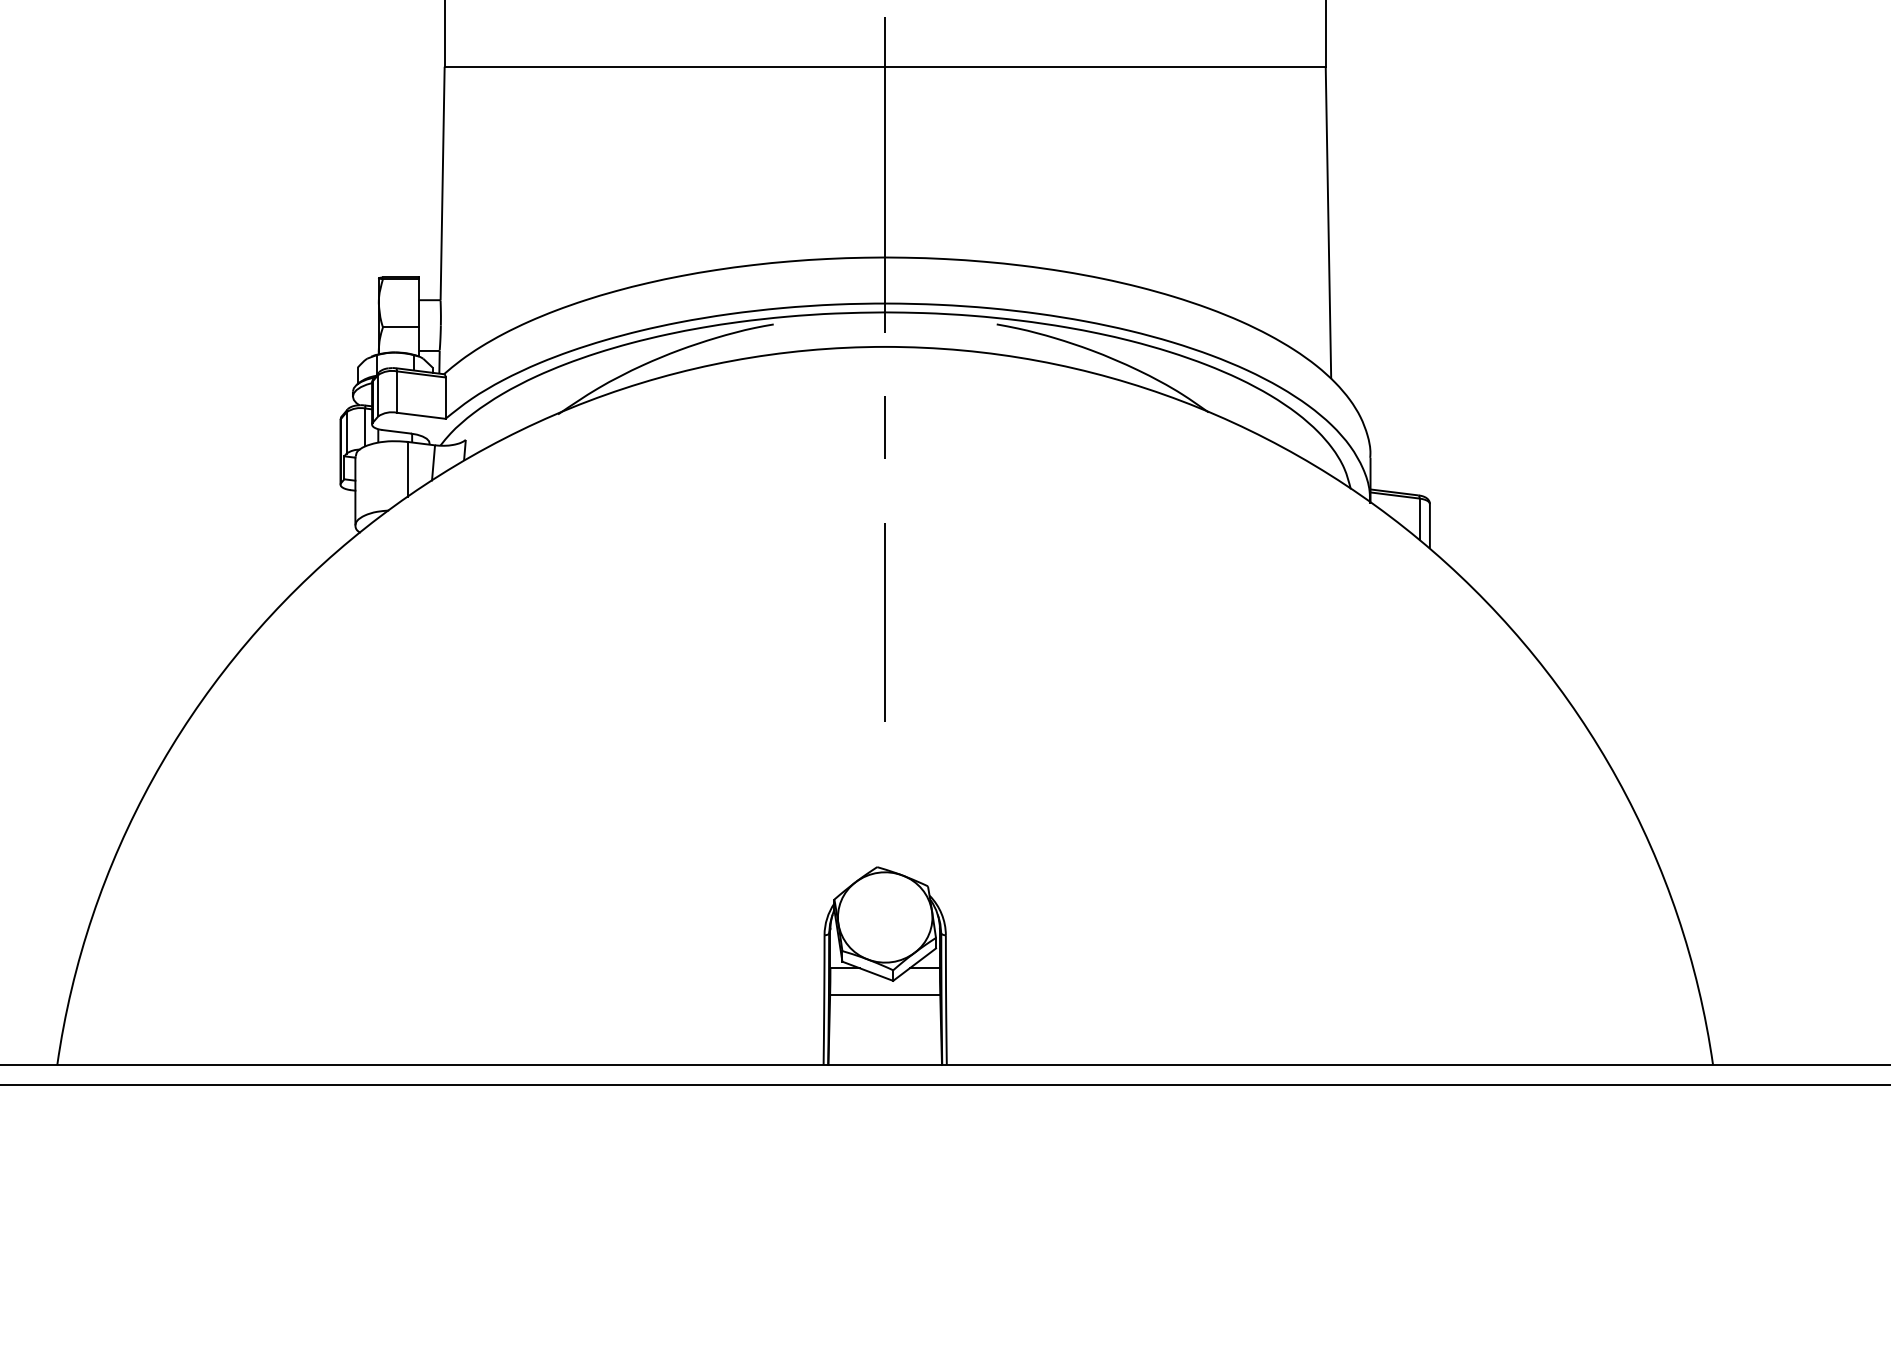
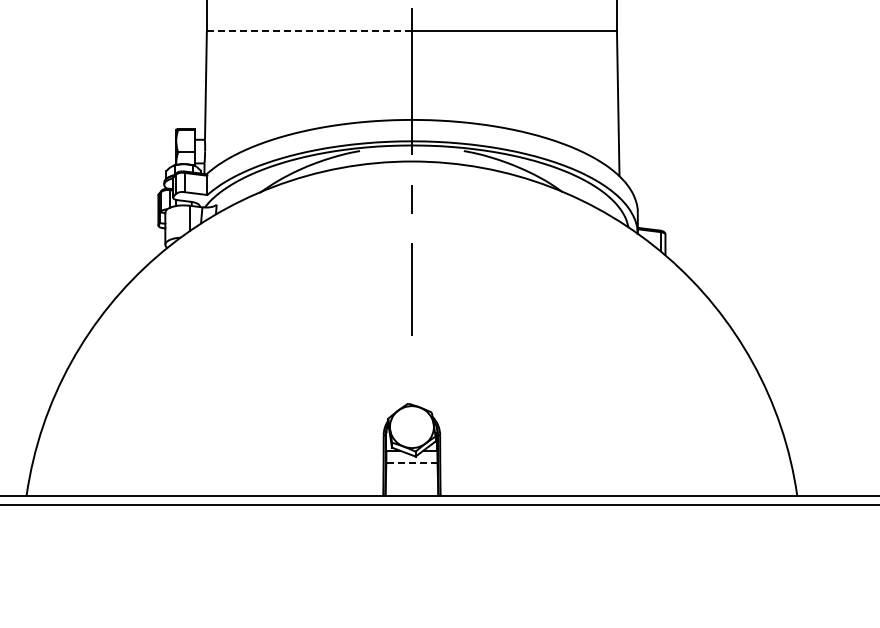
line: (665, 67) -> (309, 31), solid -> dashed
line: (884, 995) -> (411, 463), solid -> dashed

